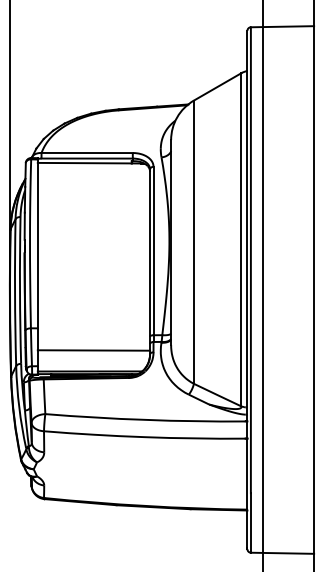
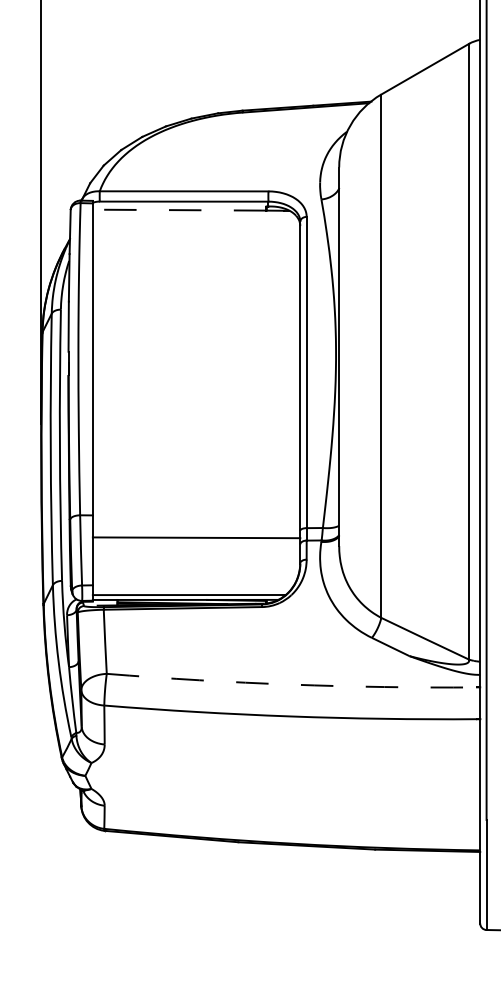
line: (84, 163) -> (179, 210), solid -> dashed
line: (93, 350) -> (195, 537), moved
arc: (145, 419) -> (291, 683), solid -> dashed

